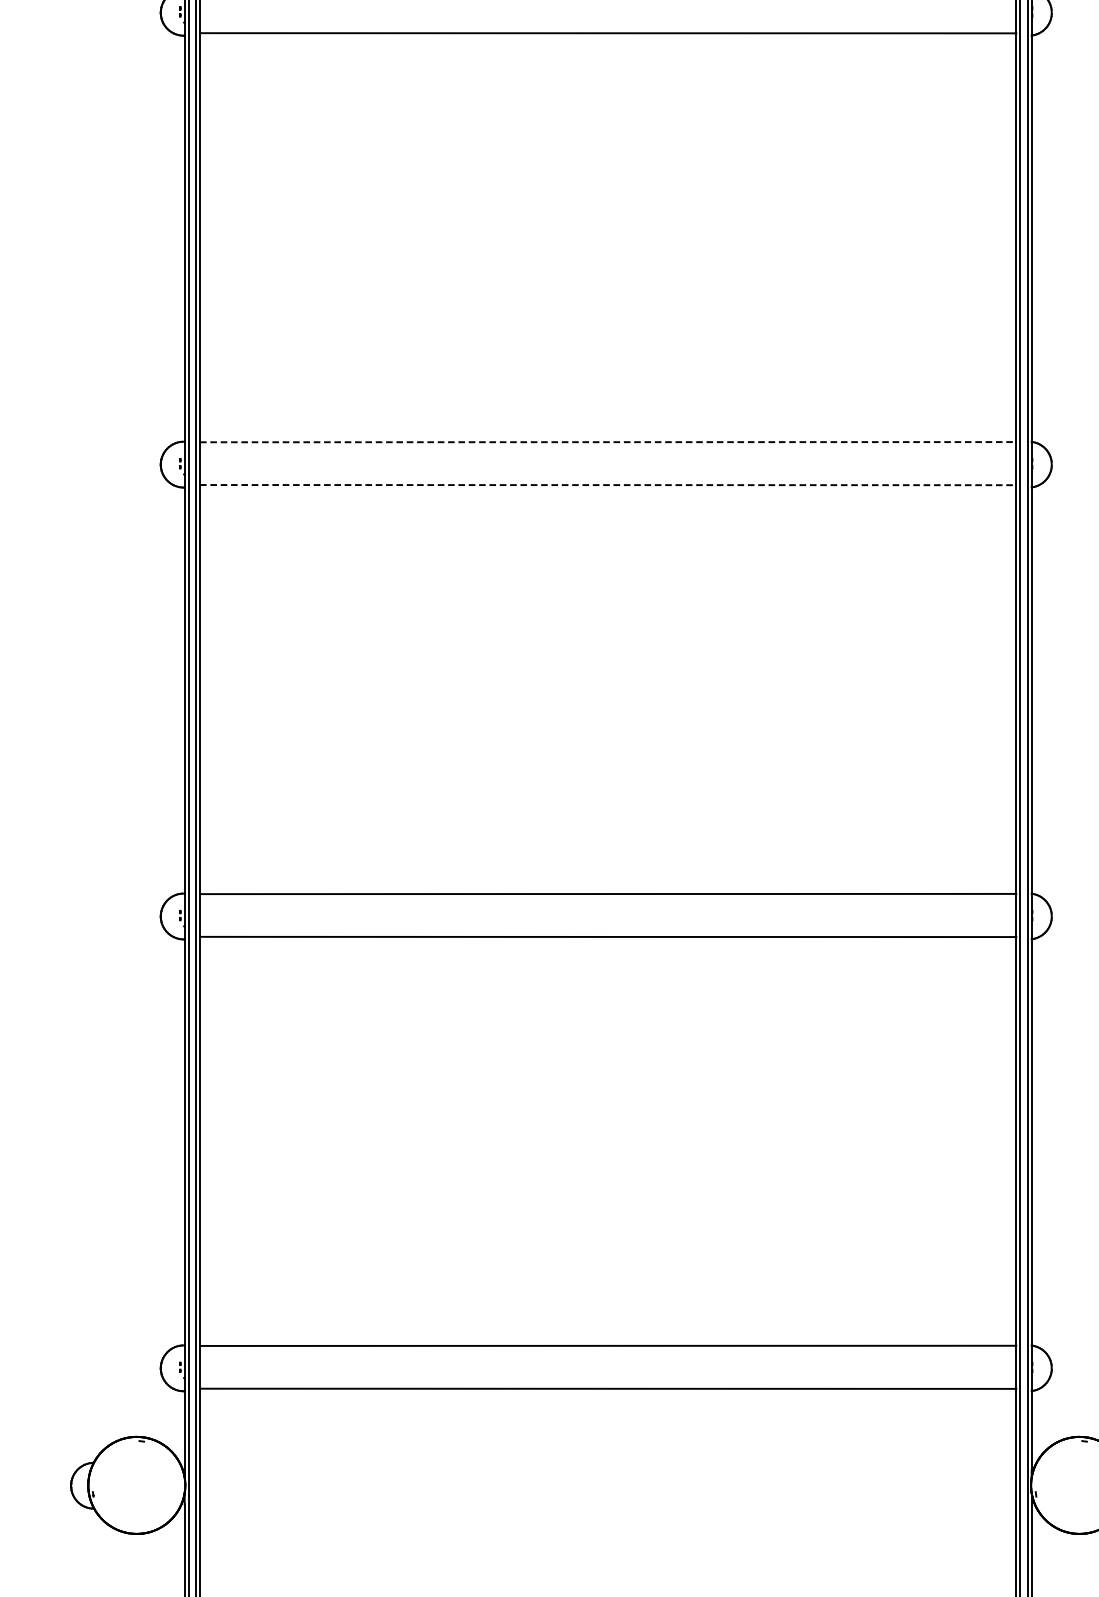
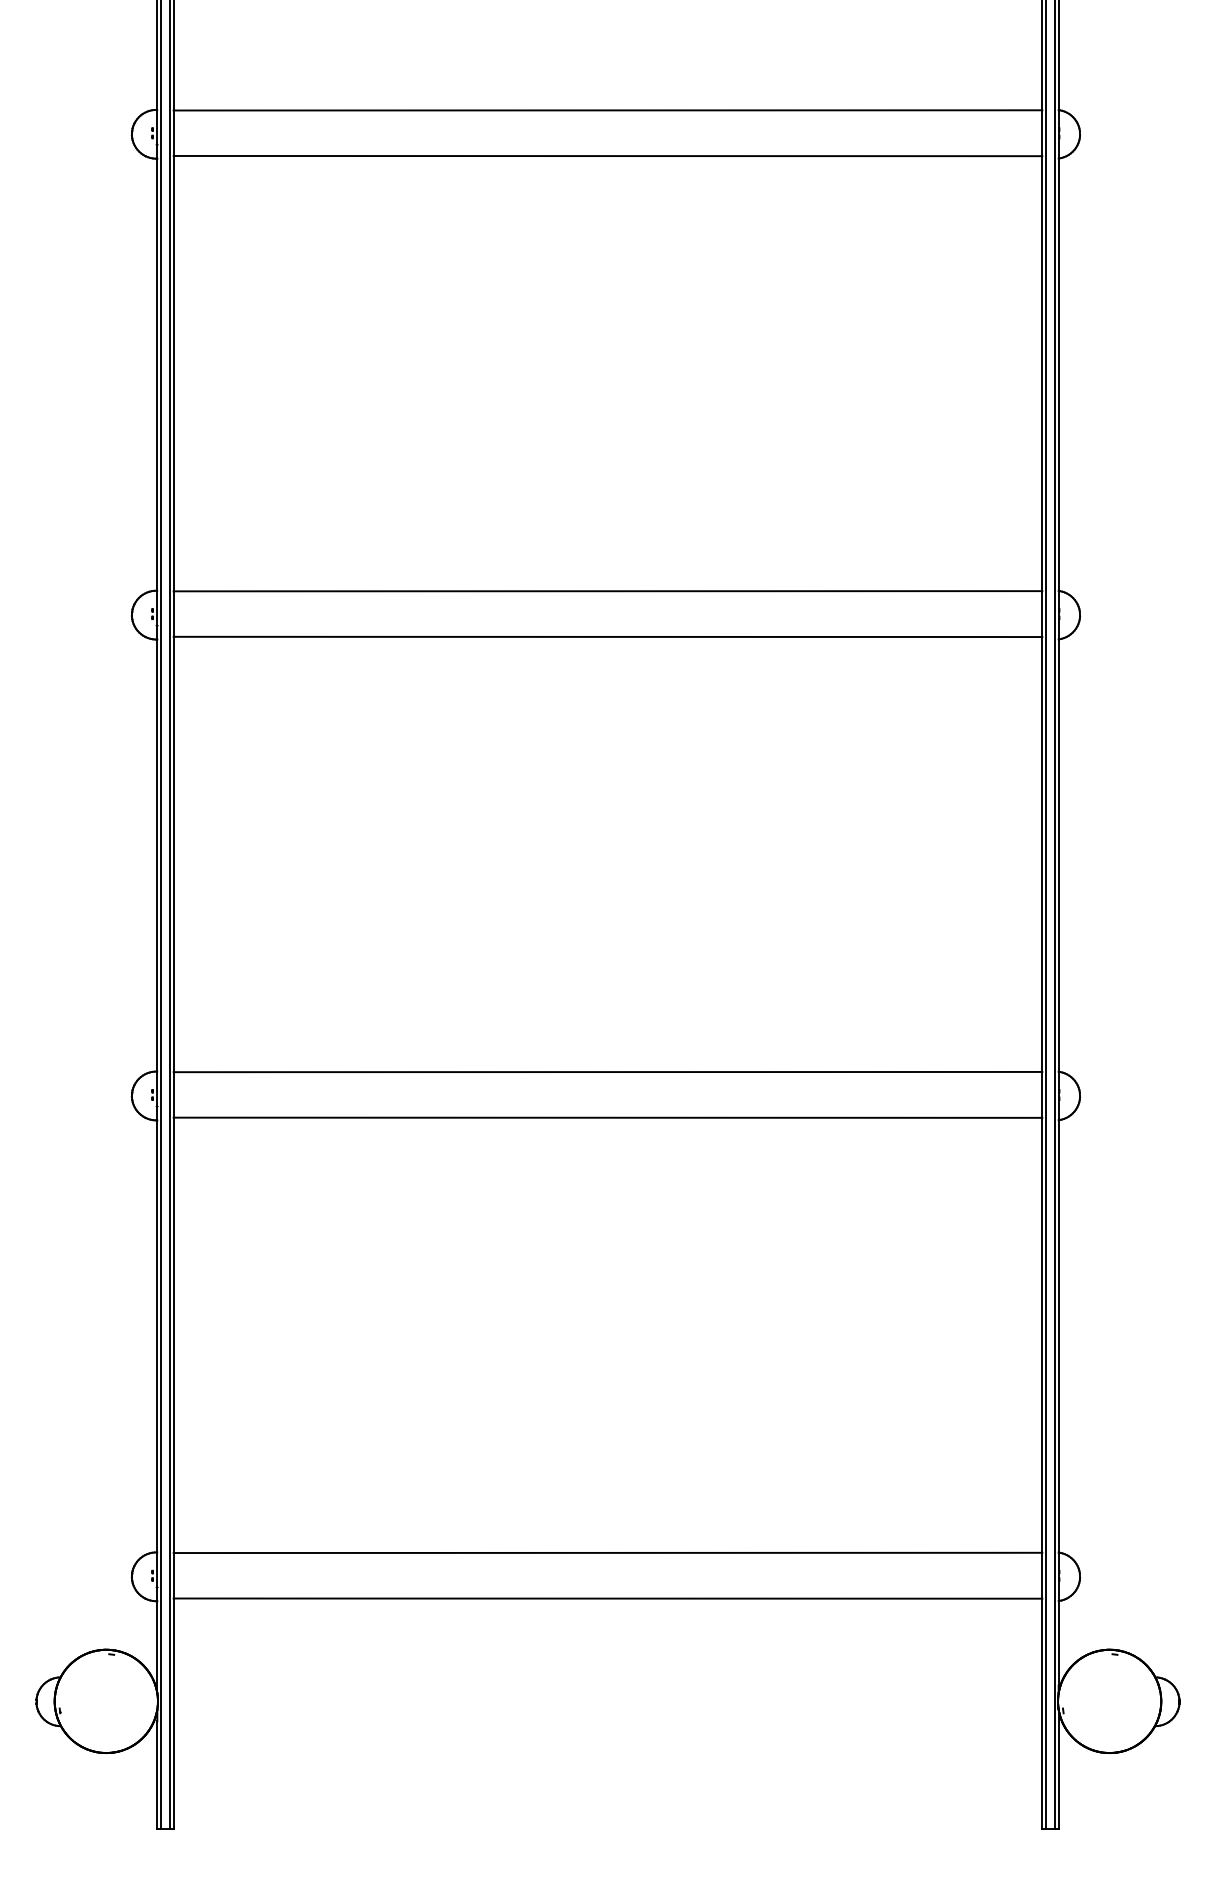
line: (608, 442) -> (608, 591), dashed -> solid
line: (608, 484) -> (608, 636), dashed -> solid

